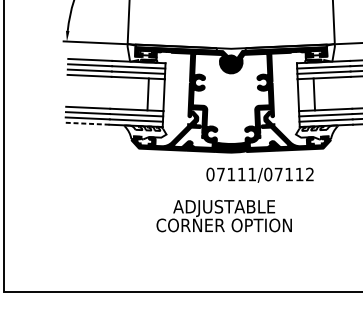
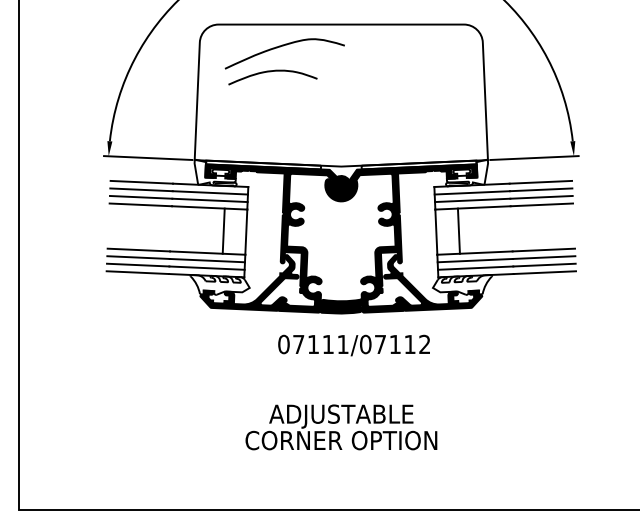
line: (87, 123) -> (137, 272), dashed -> solid
text: (259, 175) -> (353, 345), moved
text: (224, 216) -> (341, 427), moved

